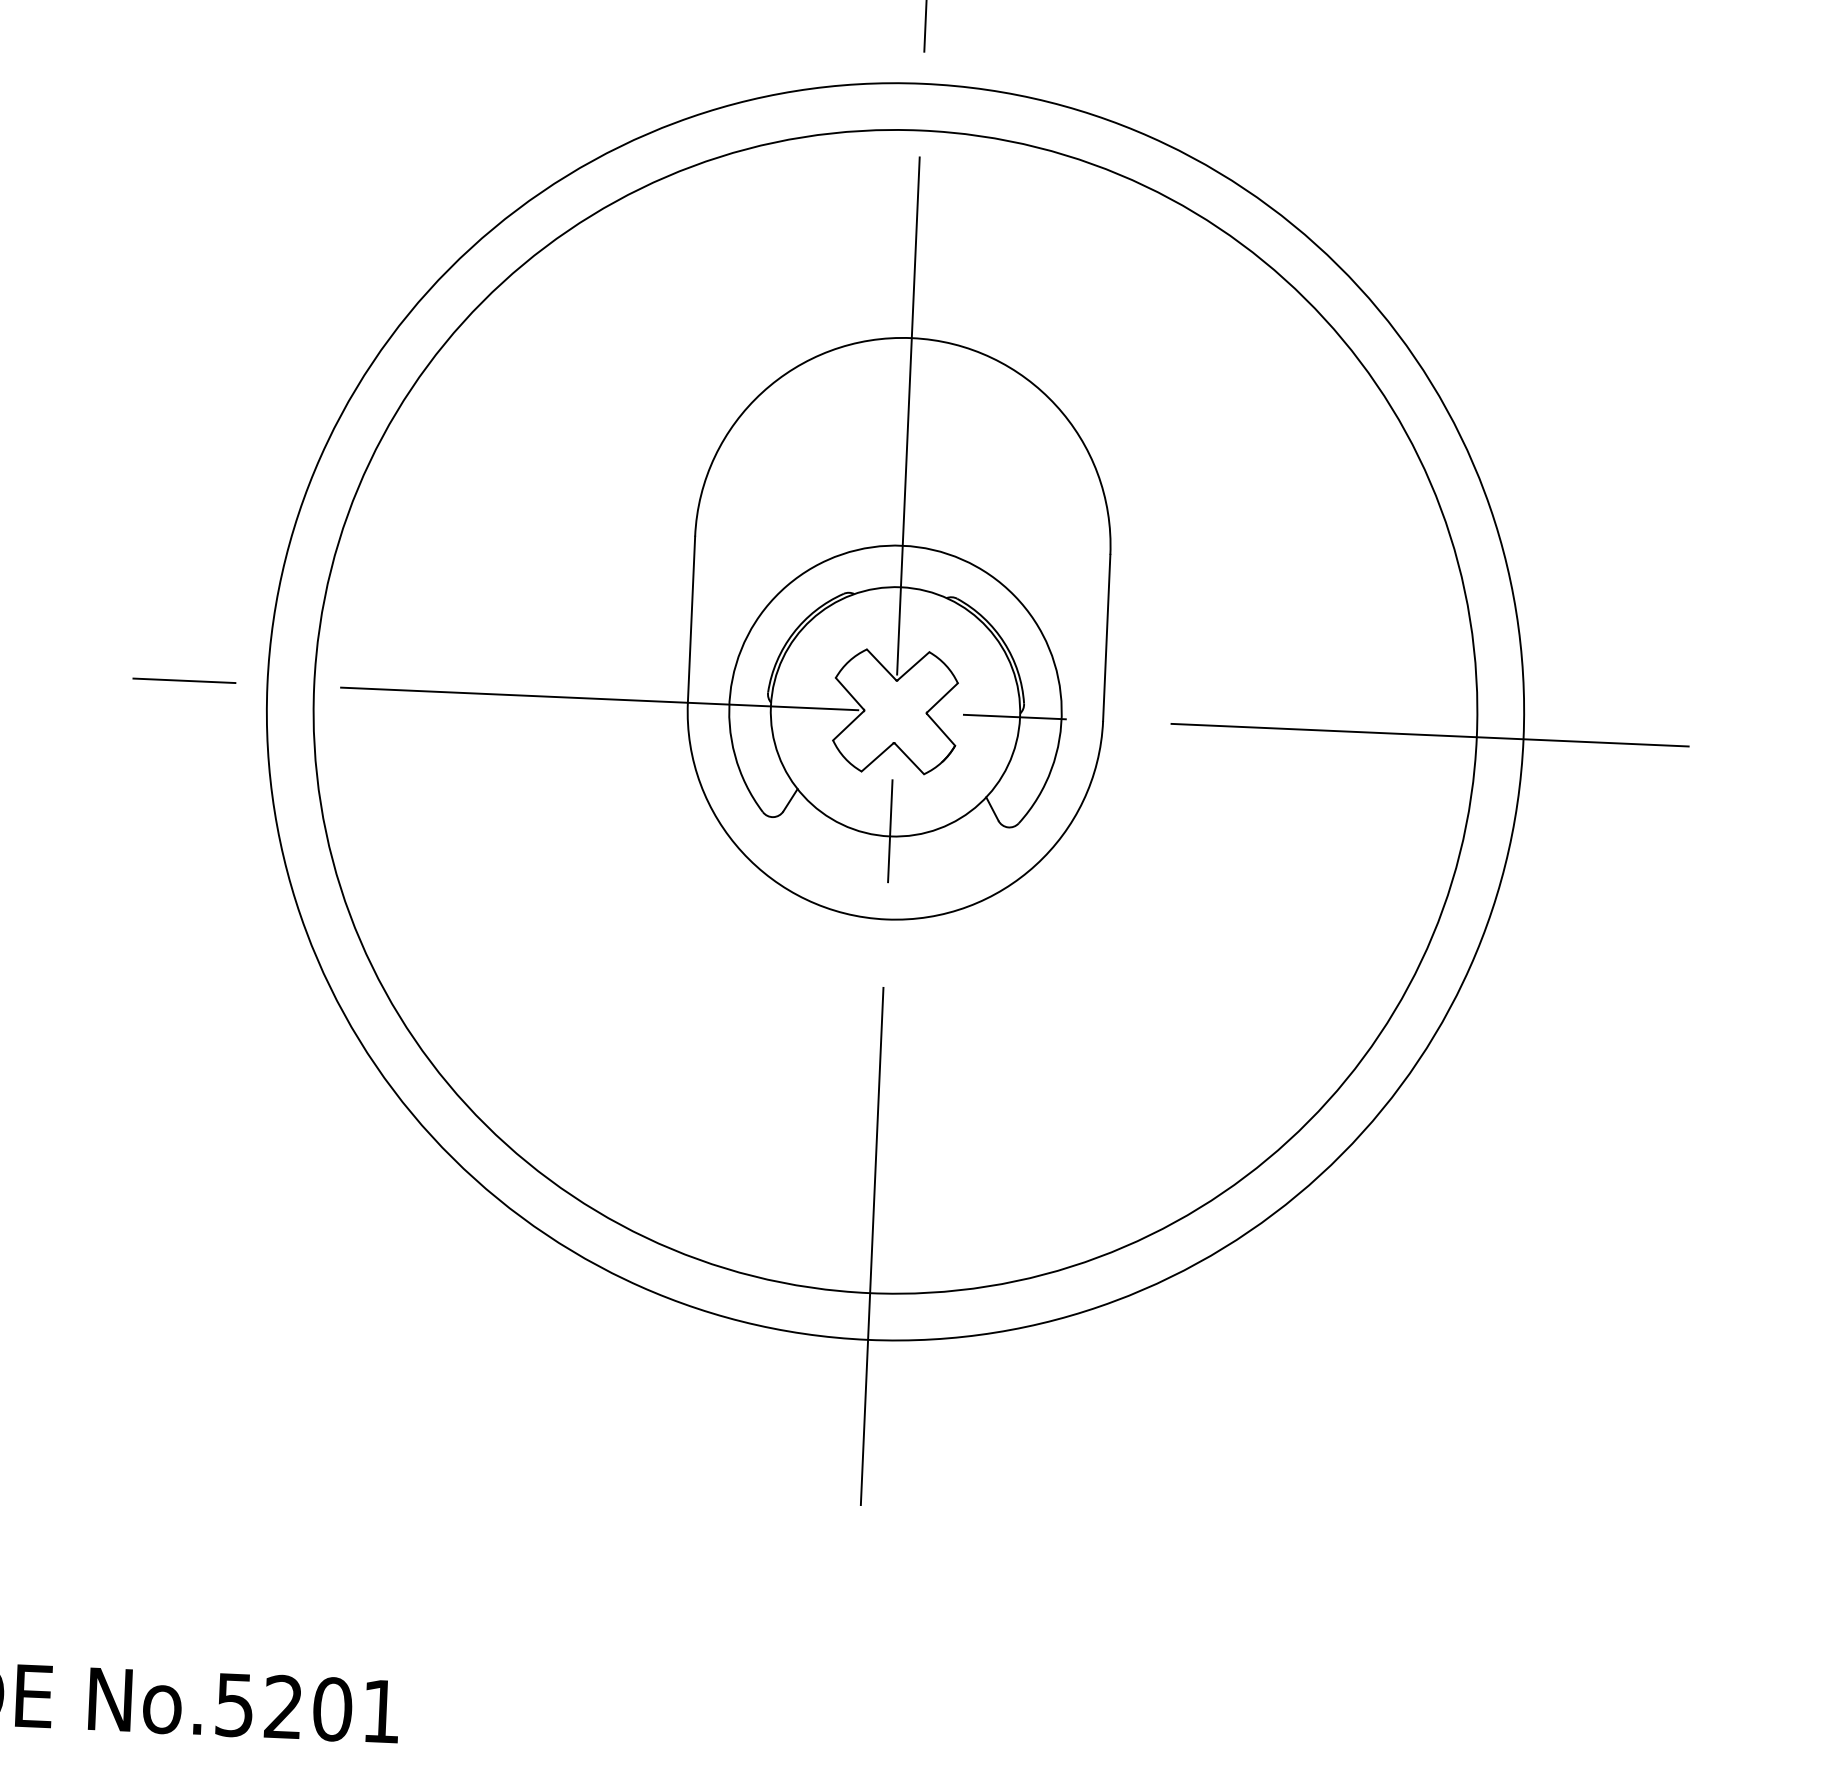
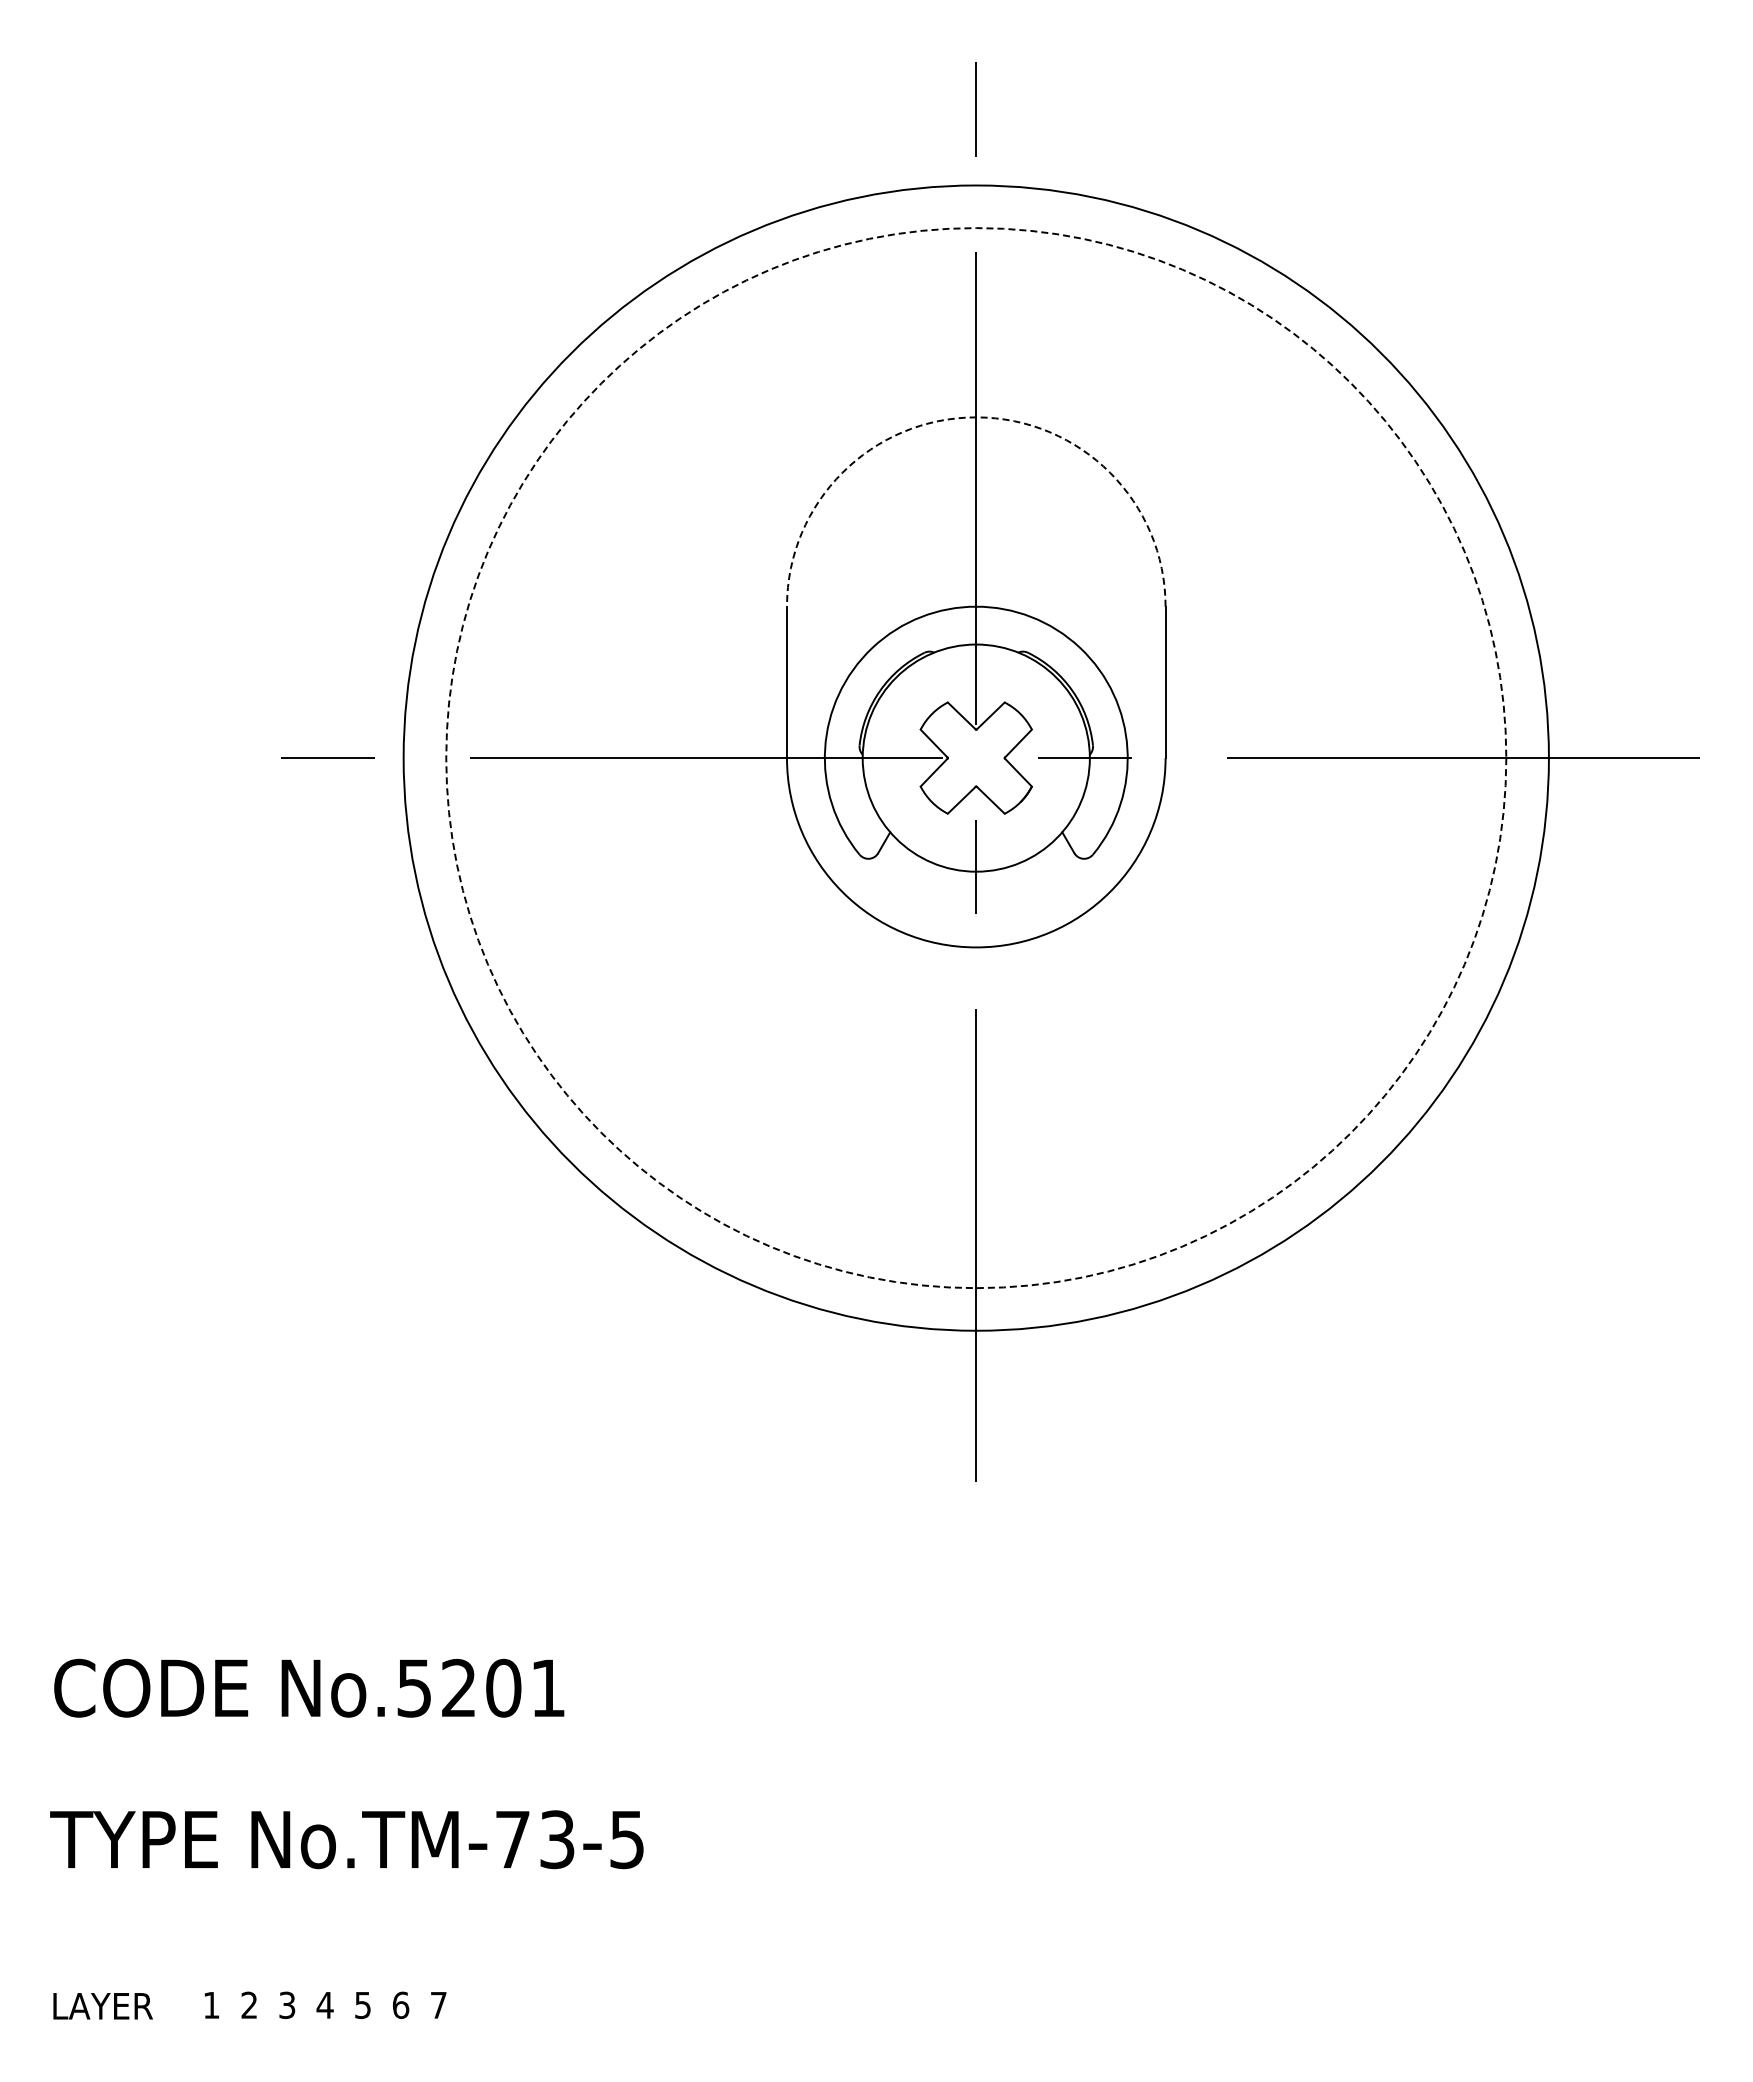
arc: (912, 338) -> (976, 417), solid -> dashed
circle: (895, 712) -> (976, 758), solid -> dashed

